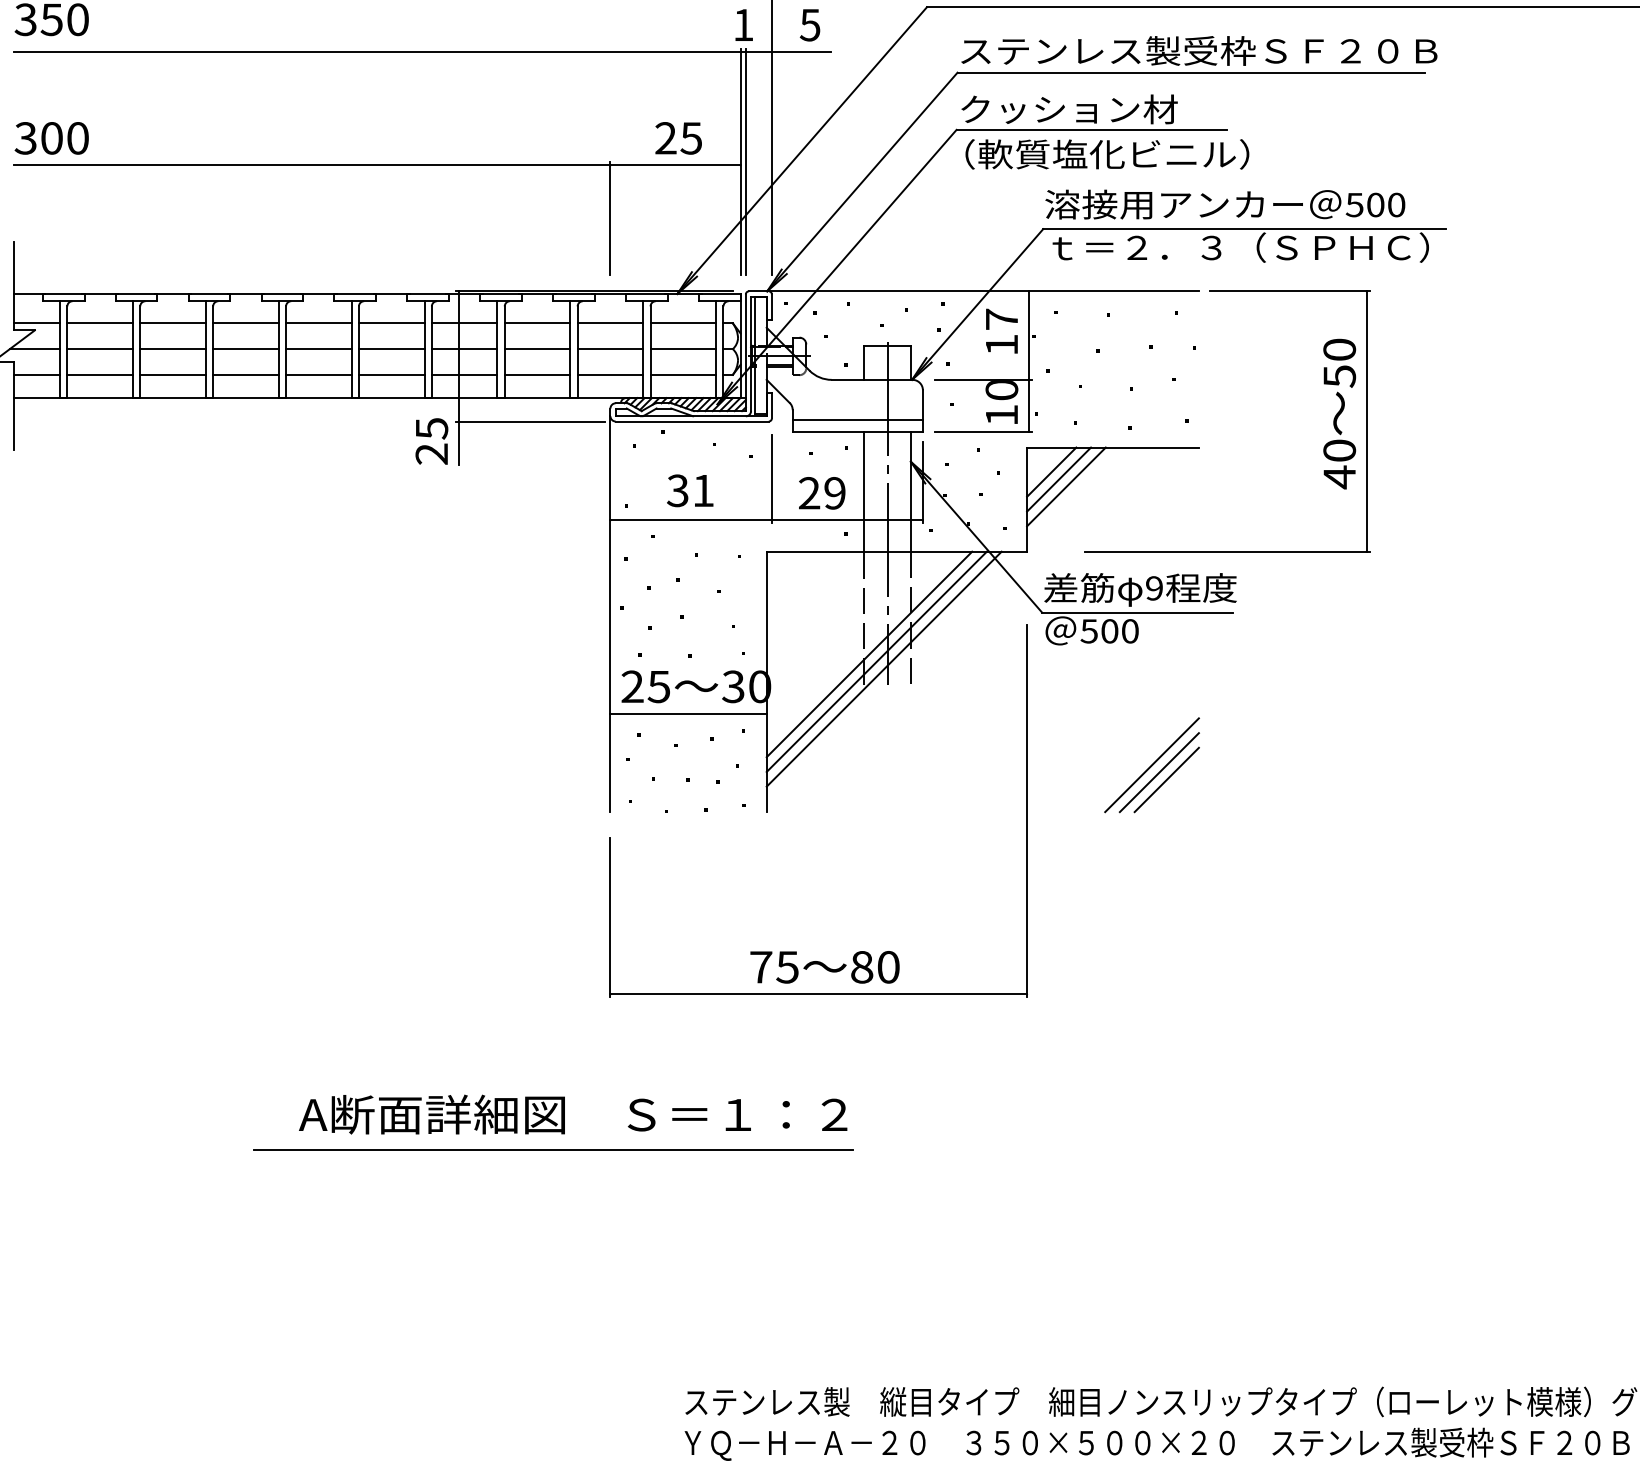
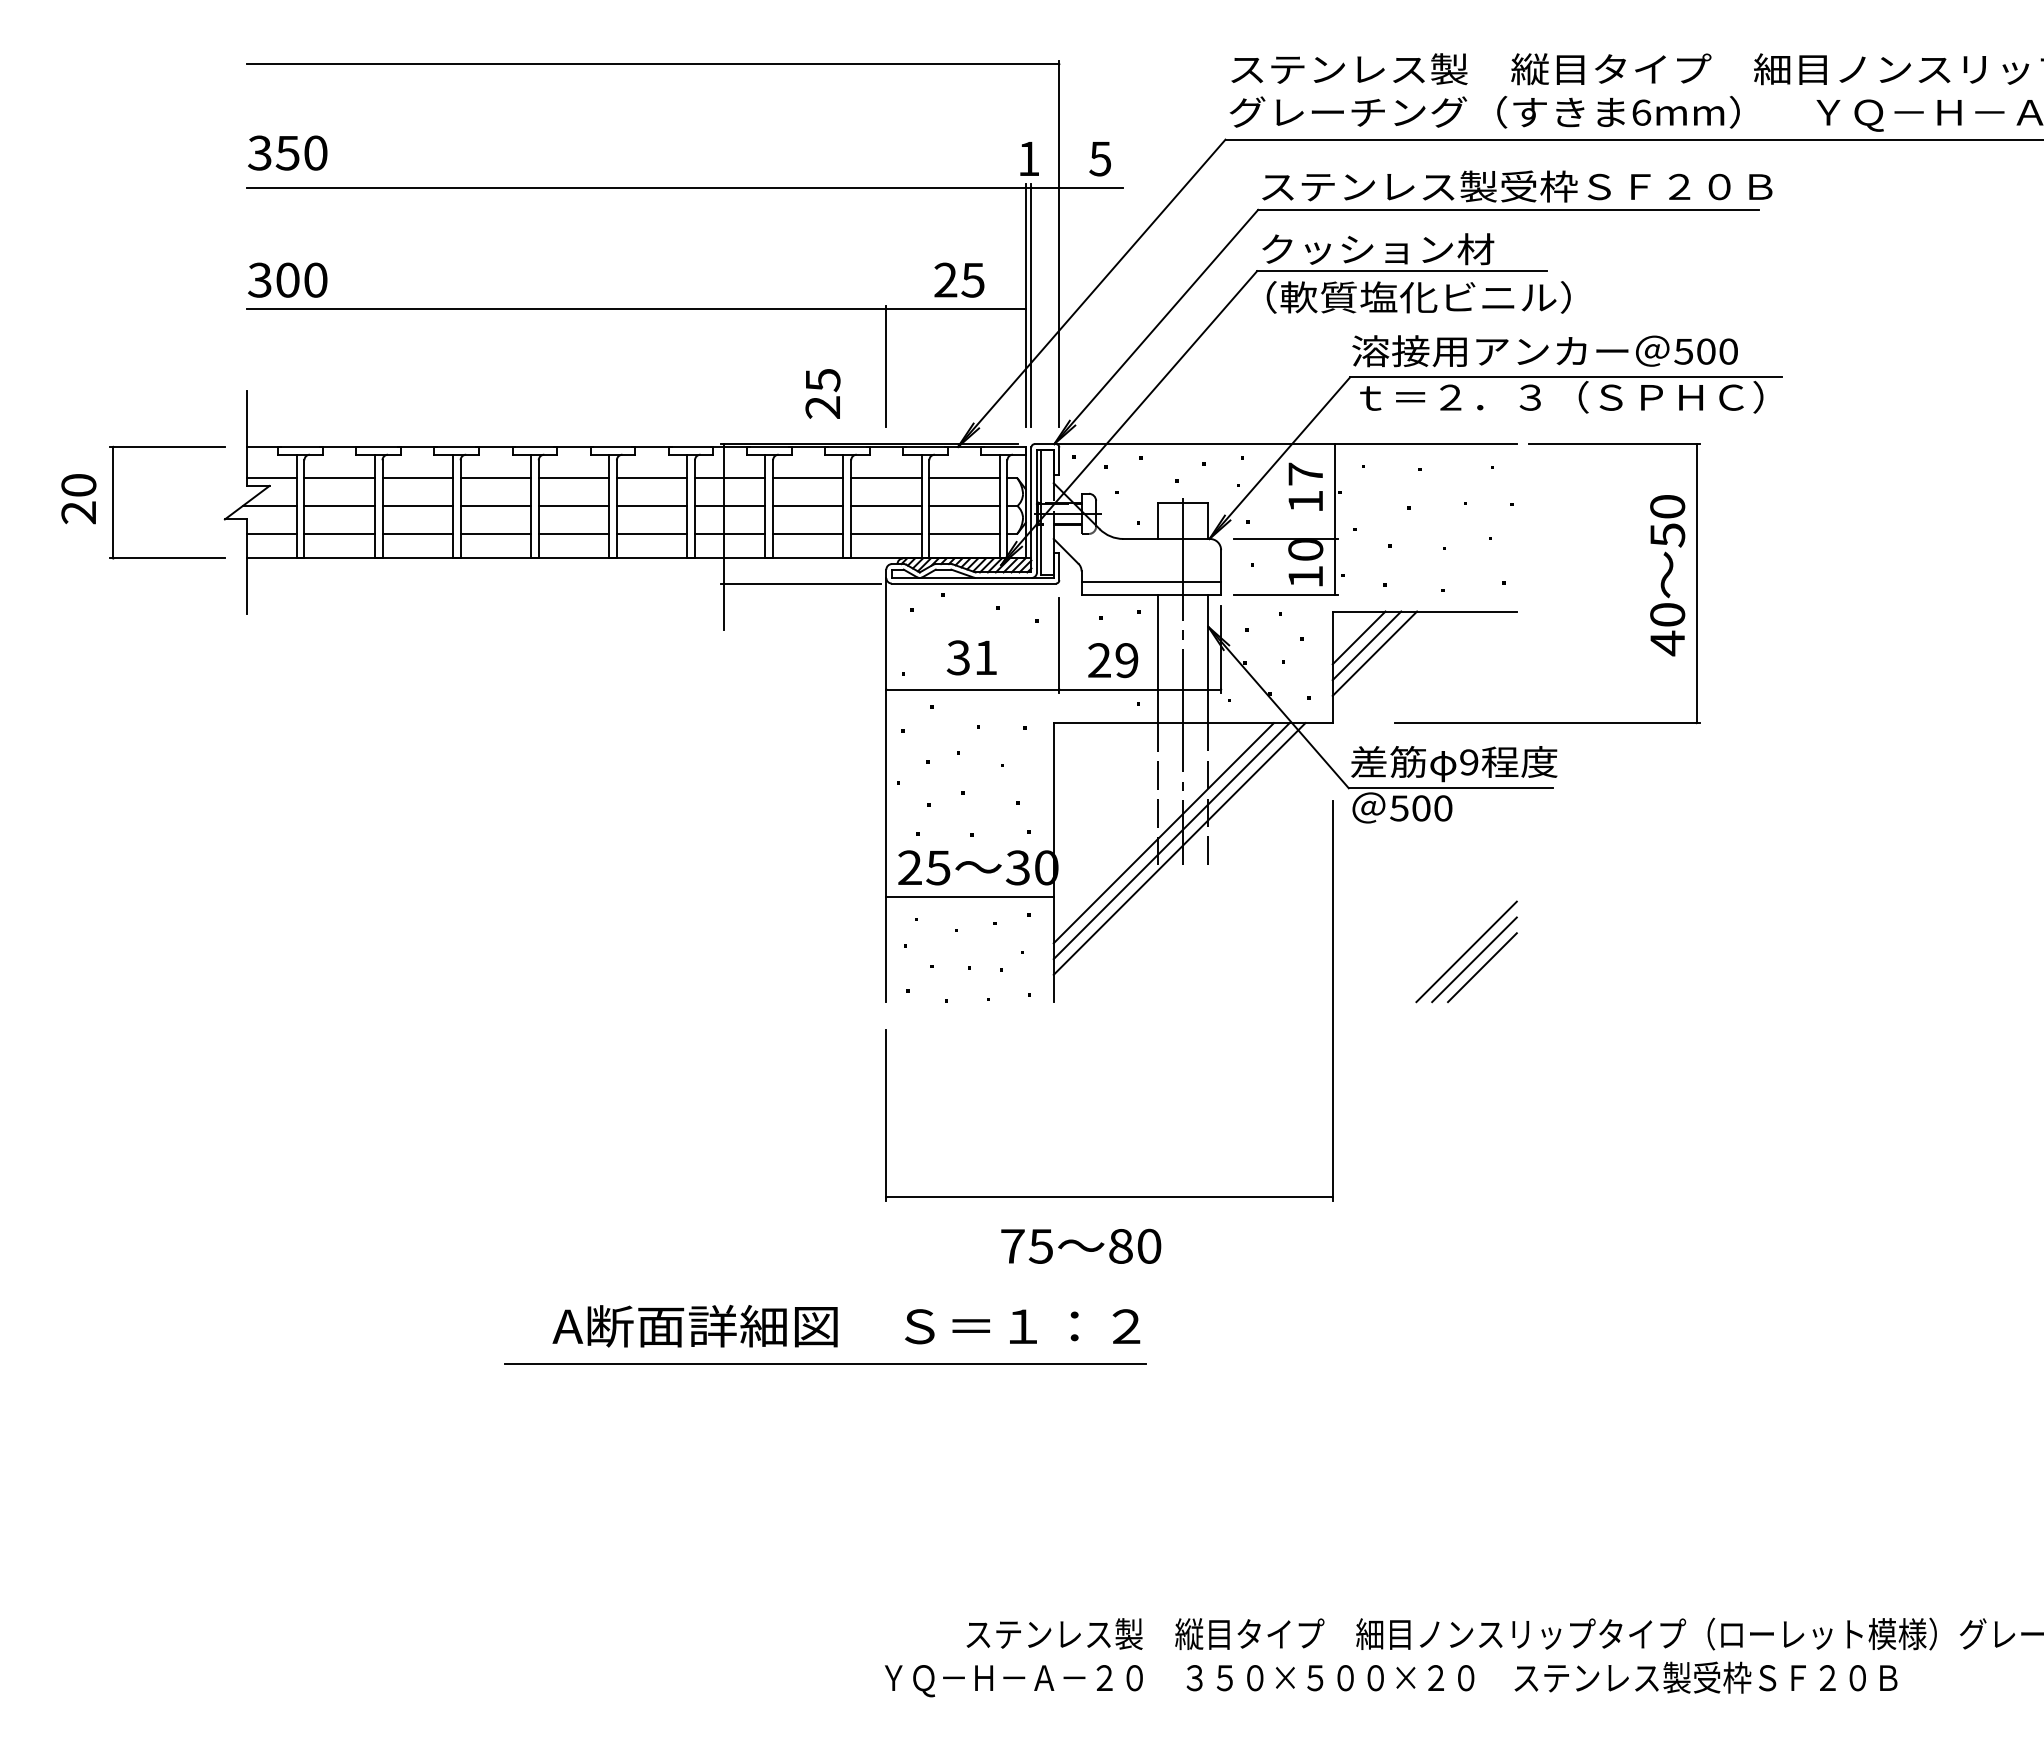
text: (431, 441) -> (822, 393), moved
text: (825, 966) -> (1081, 1245), moved
text: (1157, 1444) -> (1391, 1679), moved

